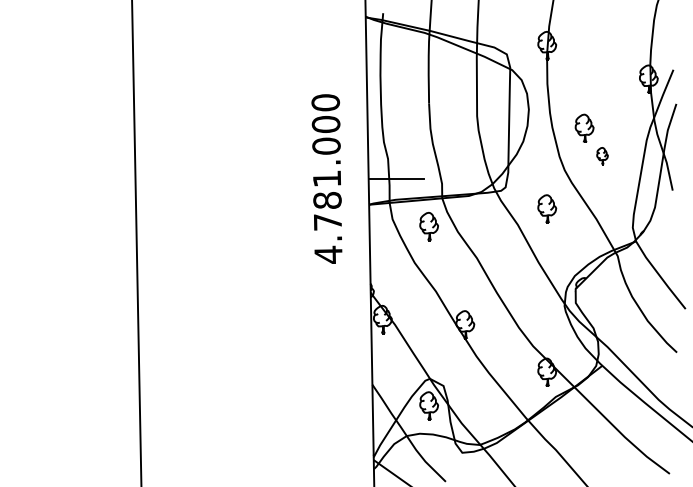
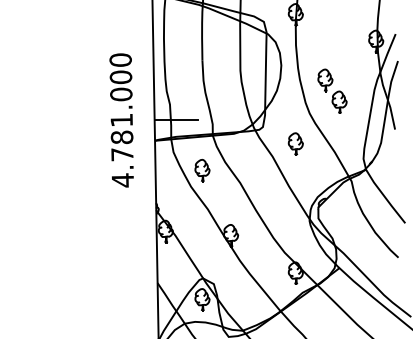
part: (602, 155) -> (339, 101), size x1.67
part: (428, 226) -> (201, 170), moved

